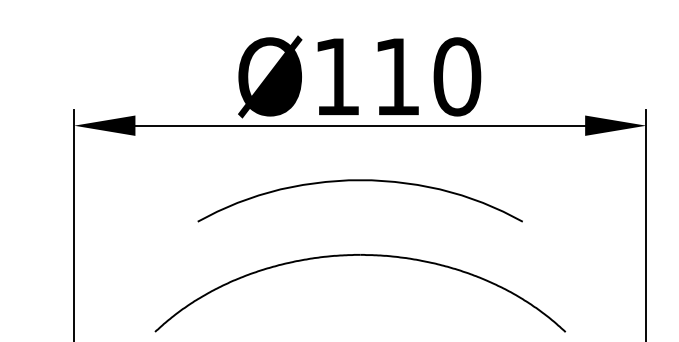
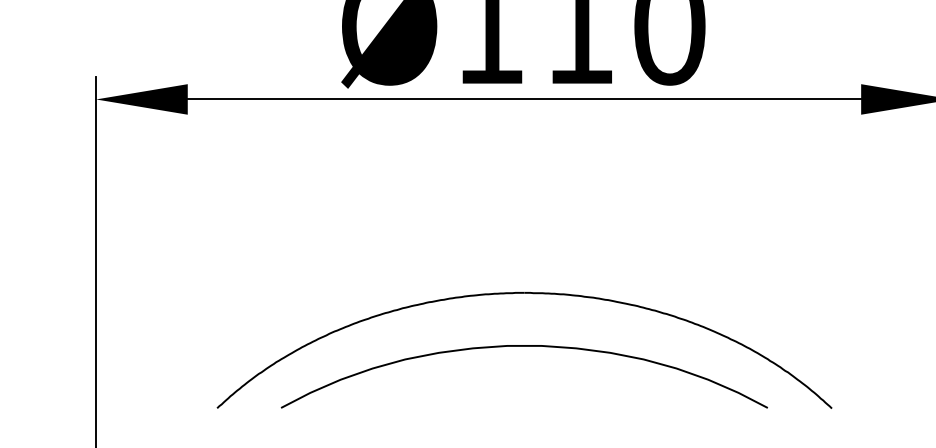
curve: (359, 181) -> (523, 347), moved

